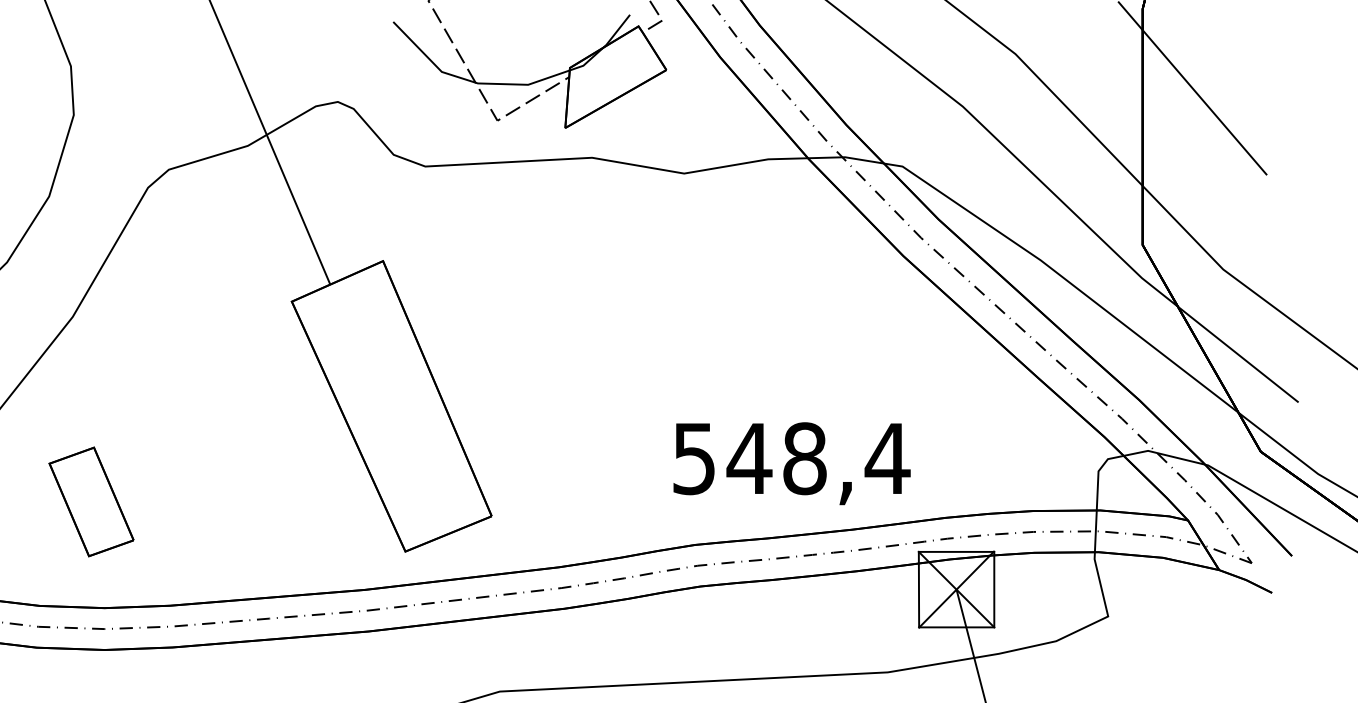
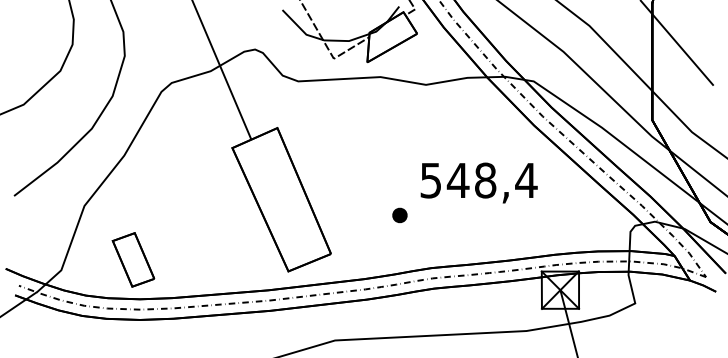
part: (630, 438) -> (399, 215), added
text: (790, 462) -> (478, 182), moved
part: (91, 501) -> (133, 259), moved

